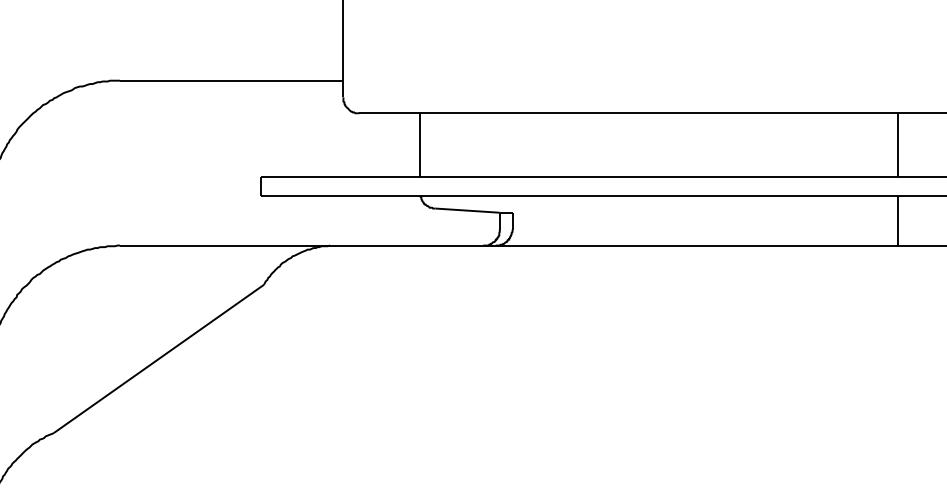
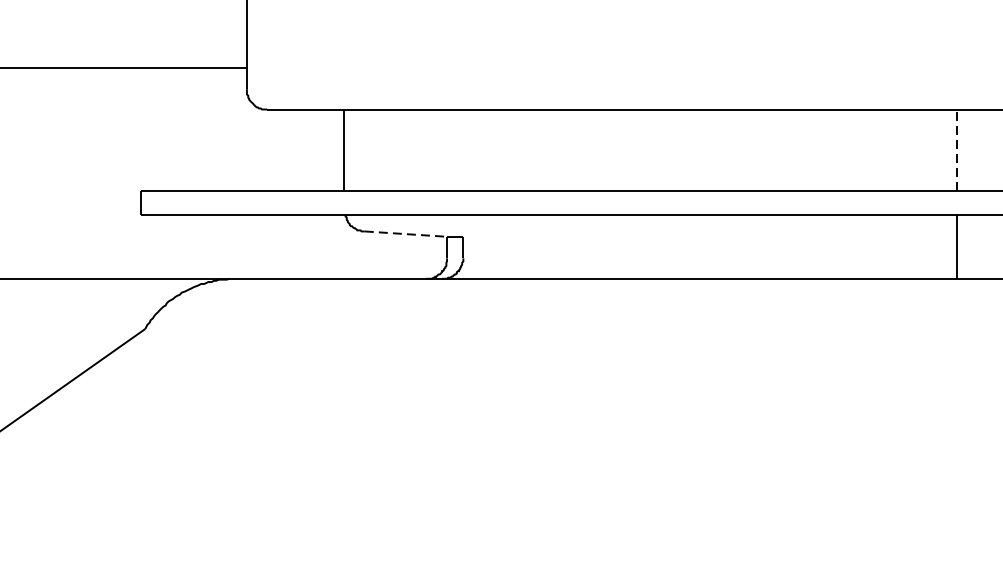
line: (898, 145) -> (957, 150), solid -> dashed
line: (468, 210) -> (406, 233), solid -> dashed

